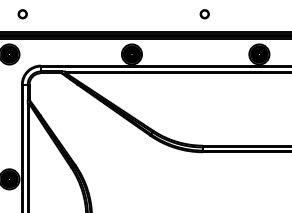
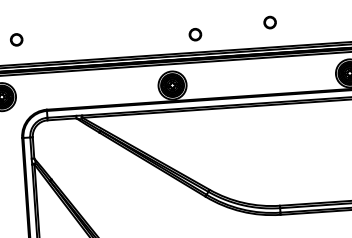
part: (150, 19) -> (195, 35), added

